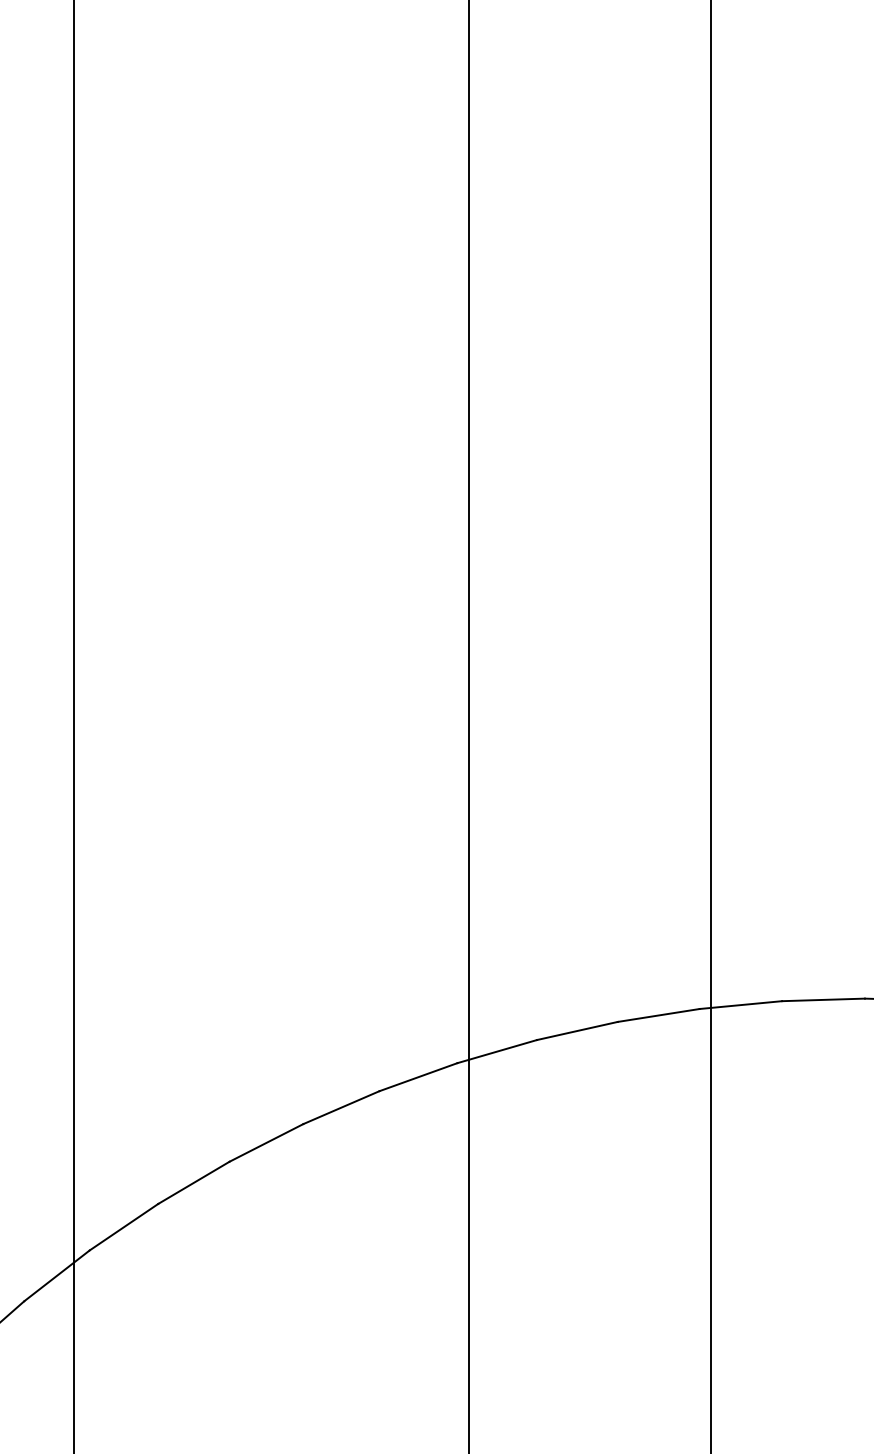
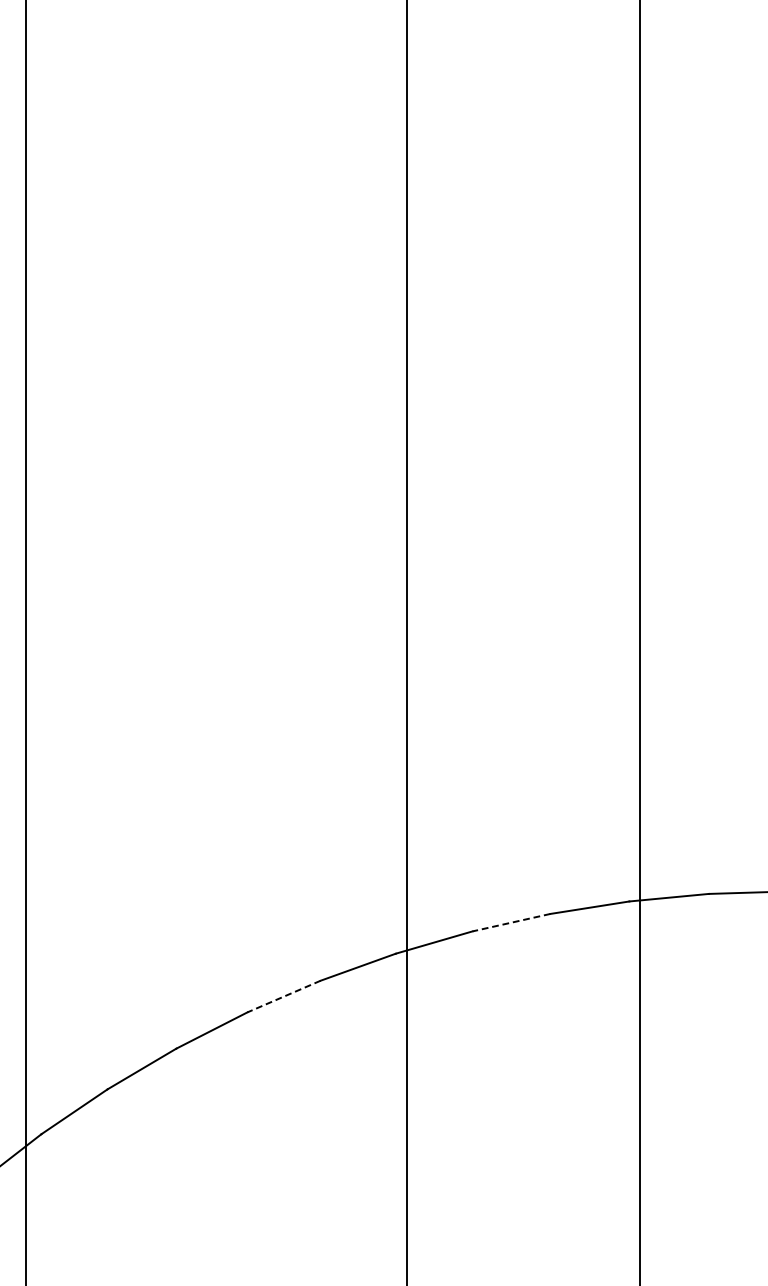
line: (576, 1031) -> (510, 923), solid -> dashed
line: (340, 1107) -> (283, 996), solid -> dashed

